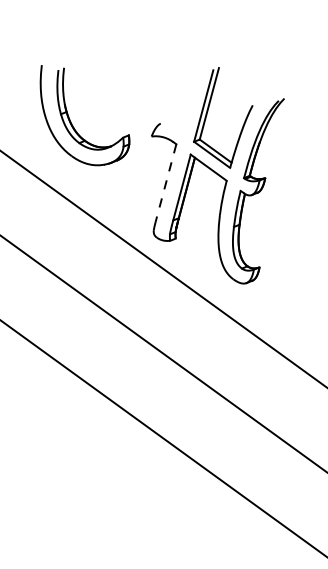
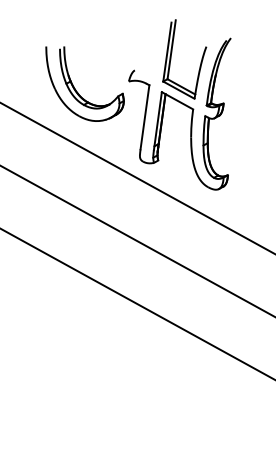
part: (72, 122) -> (76, 89), moved
line: (165, 183) -> (144, 117), dashed -> solid

